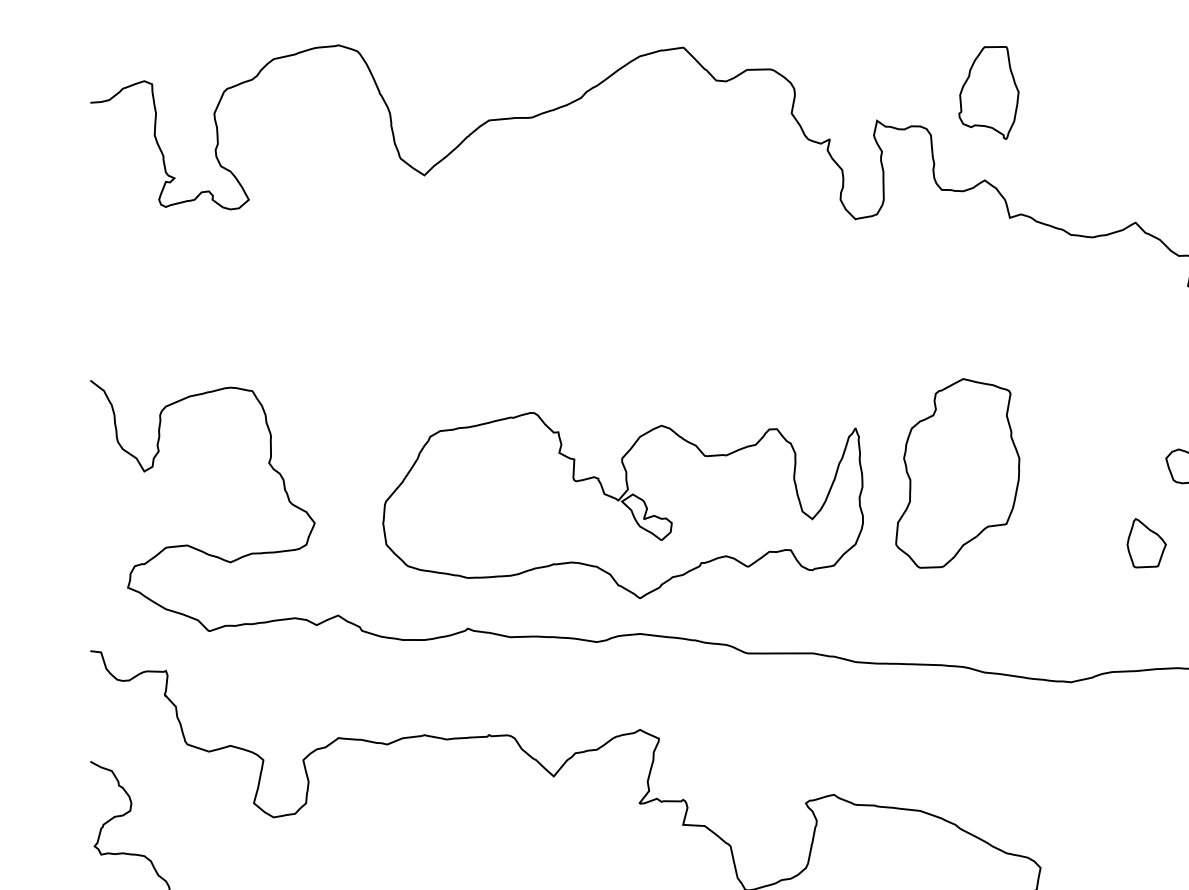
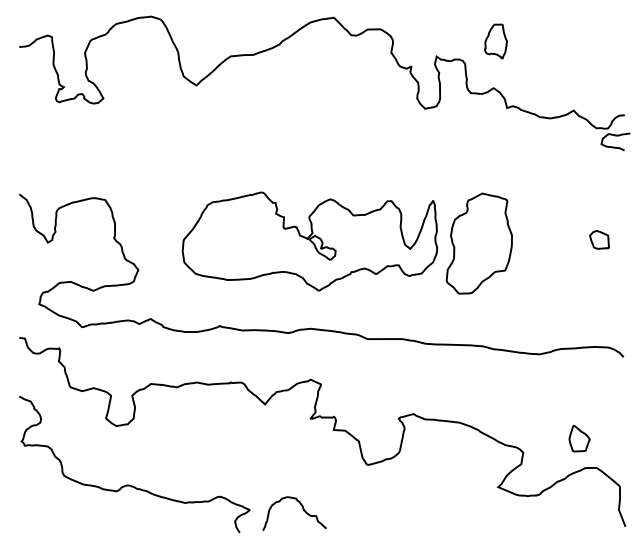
part: (988, 92) -> (495, 41), size x0.7
part: (622, 505) -> (309, 241), moved
part: (1146, 542) -> (579, 438), moved

